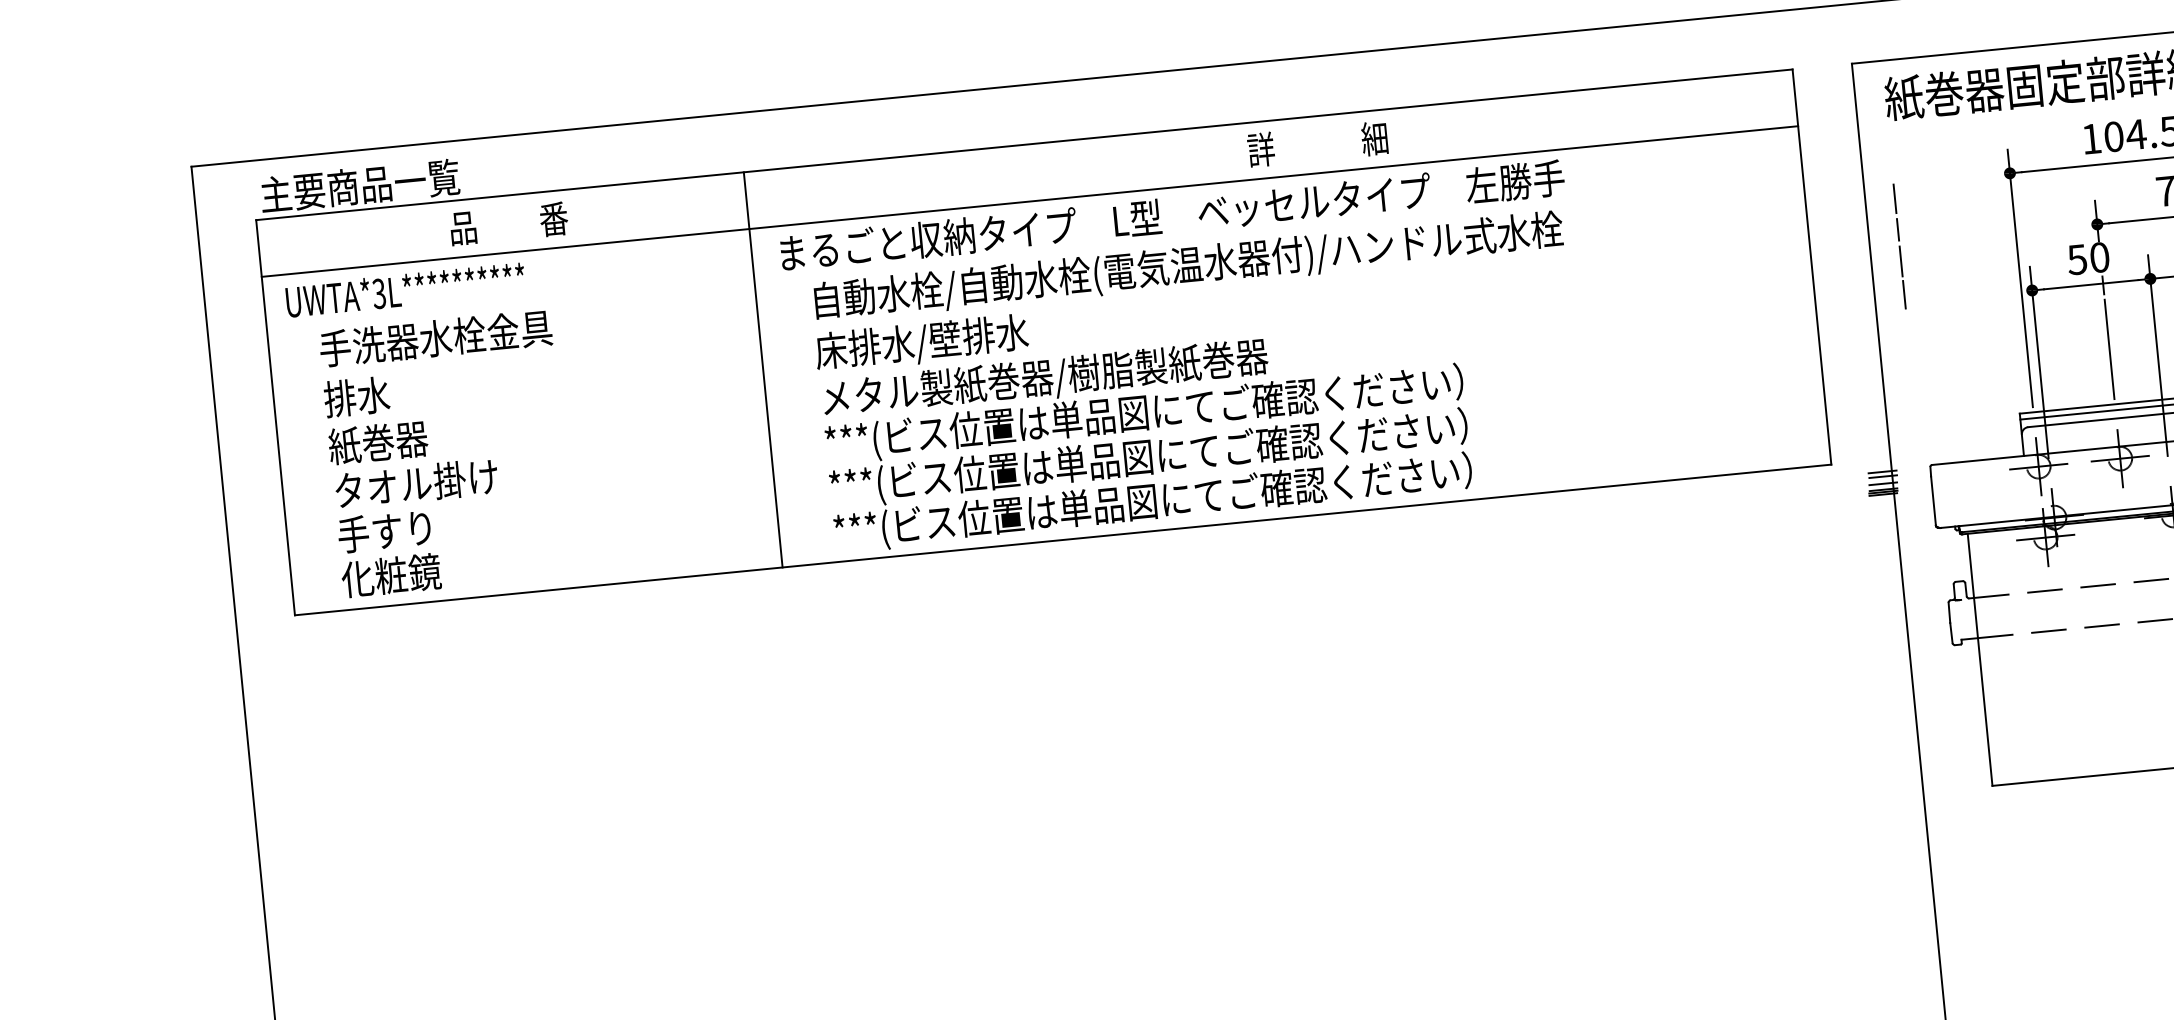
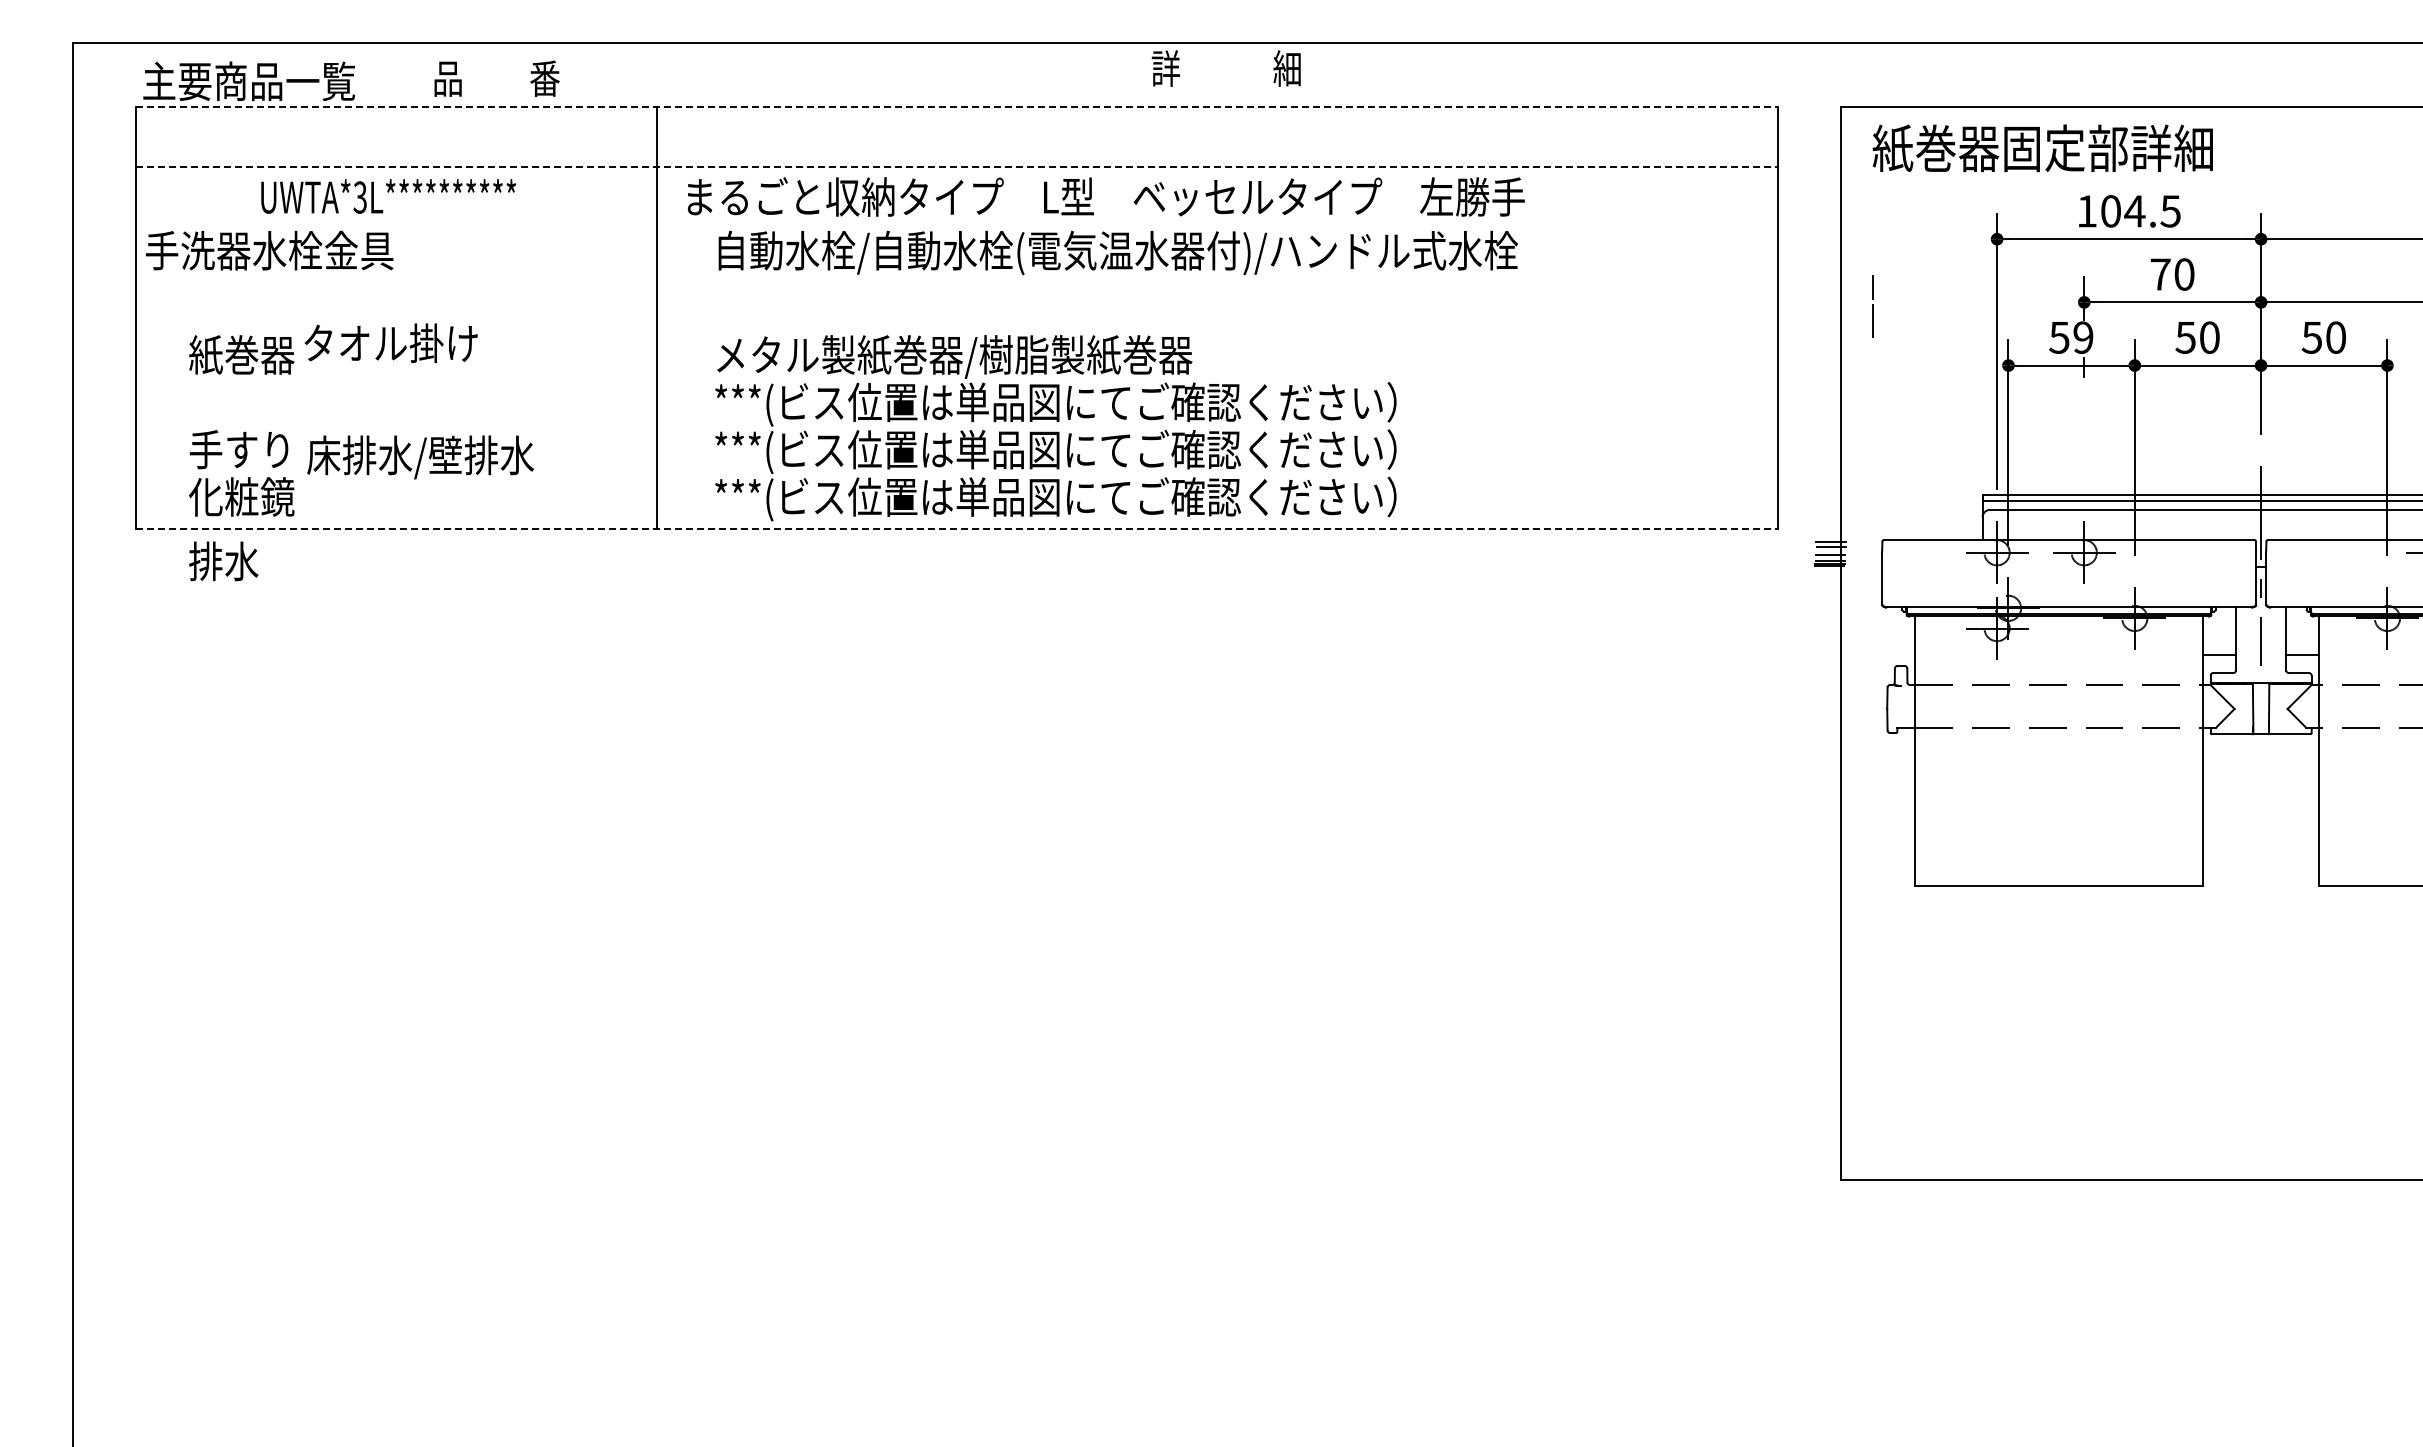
line: (1025, 144) -> (957, 106), solid -> dashed
text: (1316, 144) -> (1225, 68), moved
line: (1894, 199) -> (1872, 254), removed
line: (1030, 201) -> (957, 167), solid -> dashed
text: (508, 223) -> (496, 78), moved
text: (2099, 257) -> (2083, 337), 50 -> 59
text: (405, 290) -> (388, 196), moved
line: (1904, 294) -> (1872, 356), removed
text: (435, 338) -> (269, 250), moved
text: (921, 343) -> (420, 457), moved
line: (2109, 348) -> (2084, 435), removed
text: (356, 397) -> (223, 561), moved
text: (415, 482) -> (390, 342), moved
line: (1063, 540) -> (957, 529), solid -> dashed

